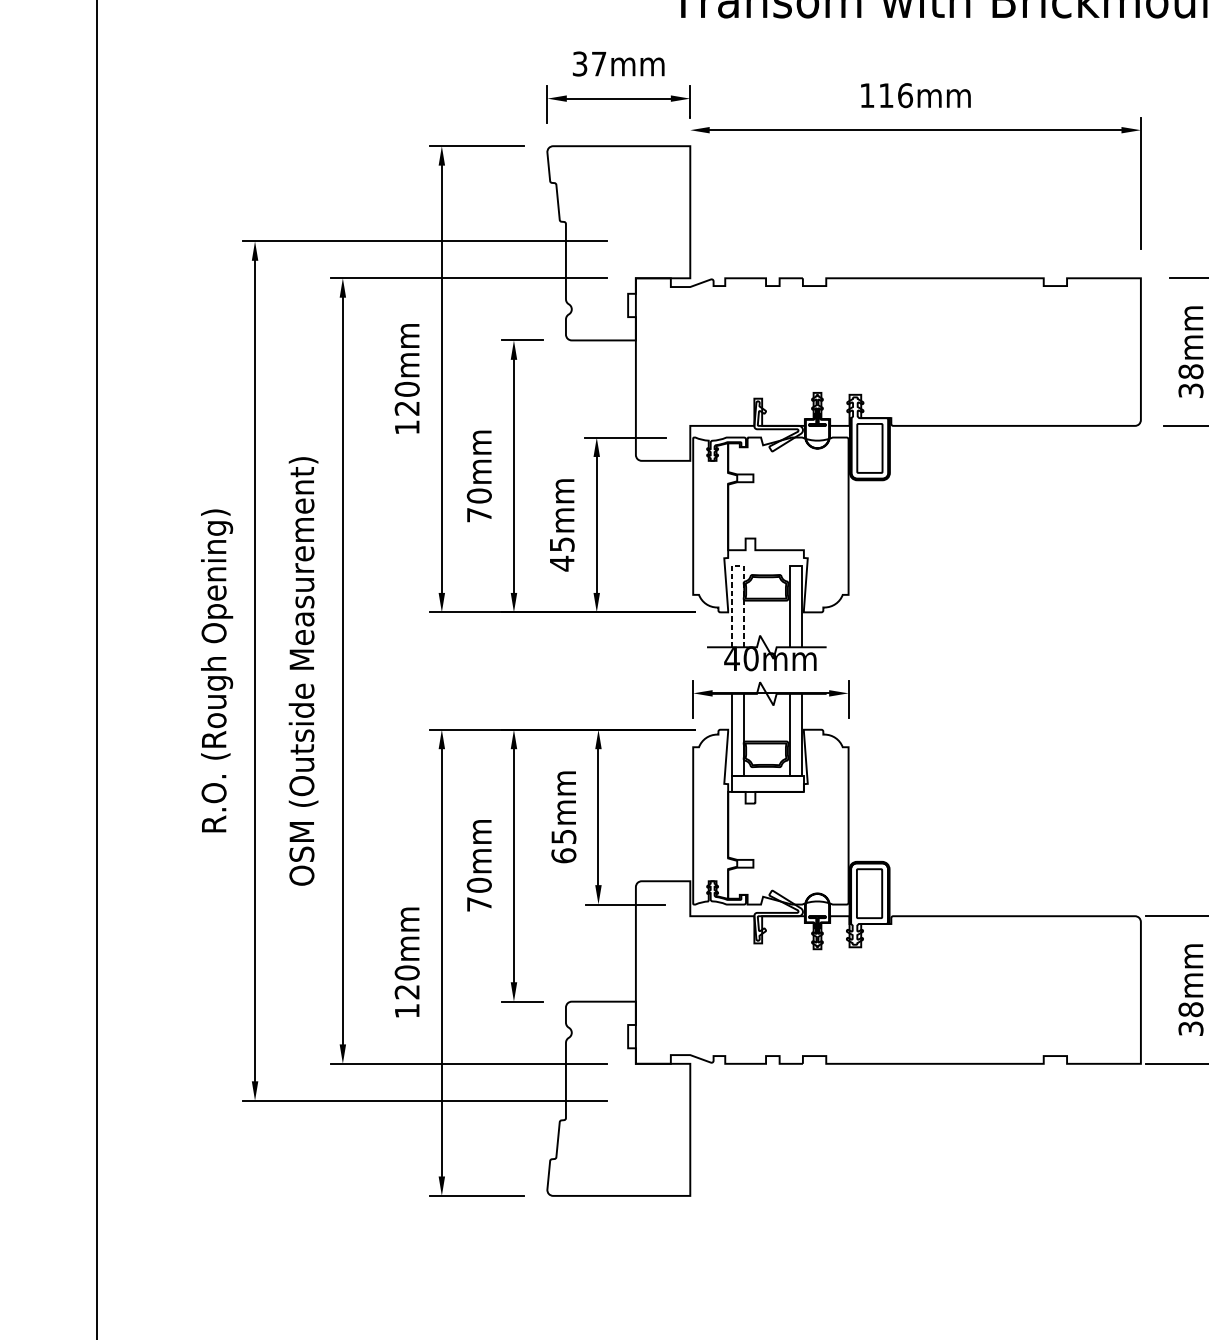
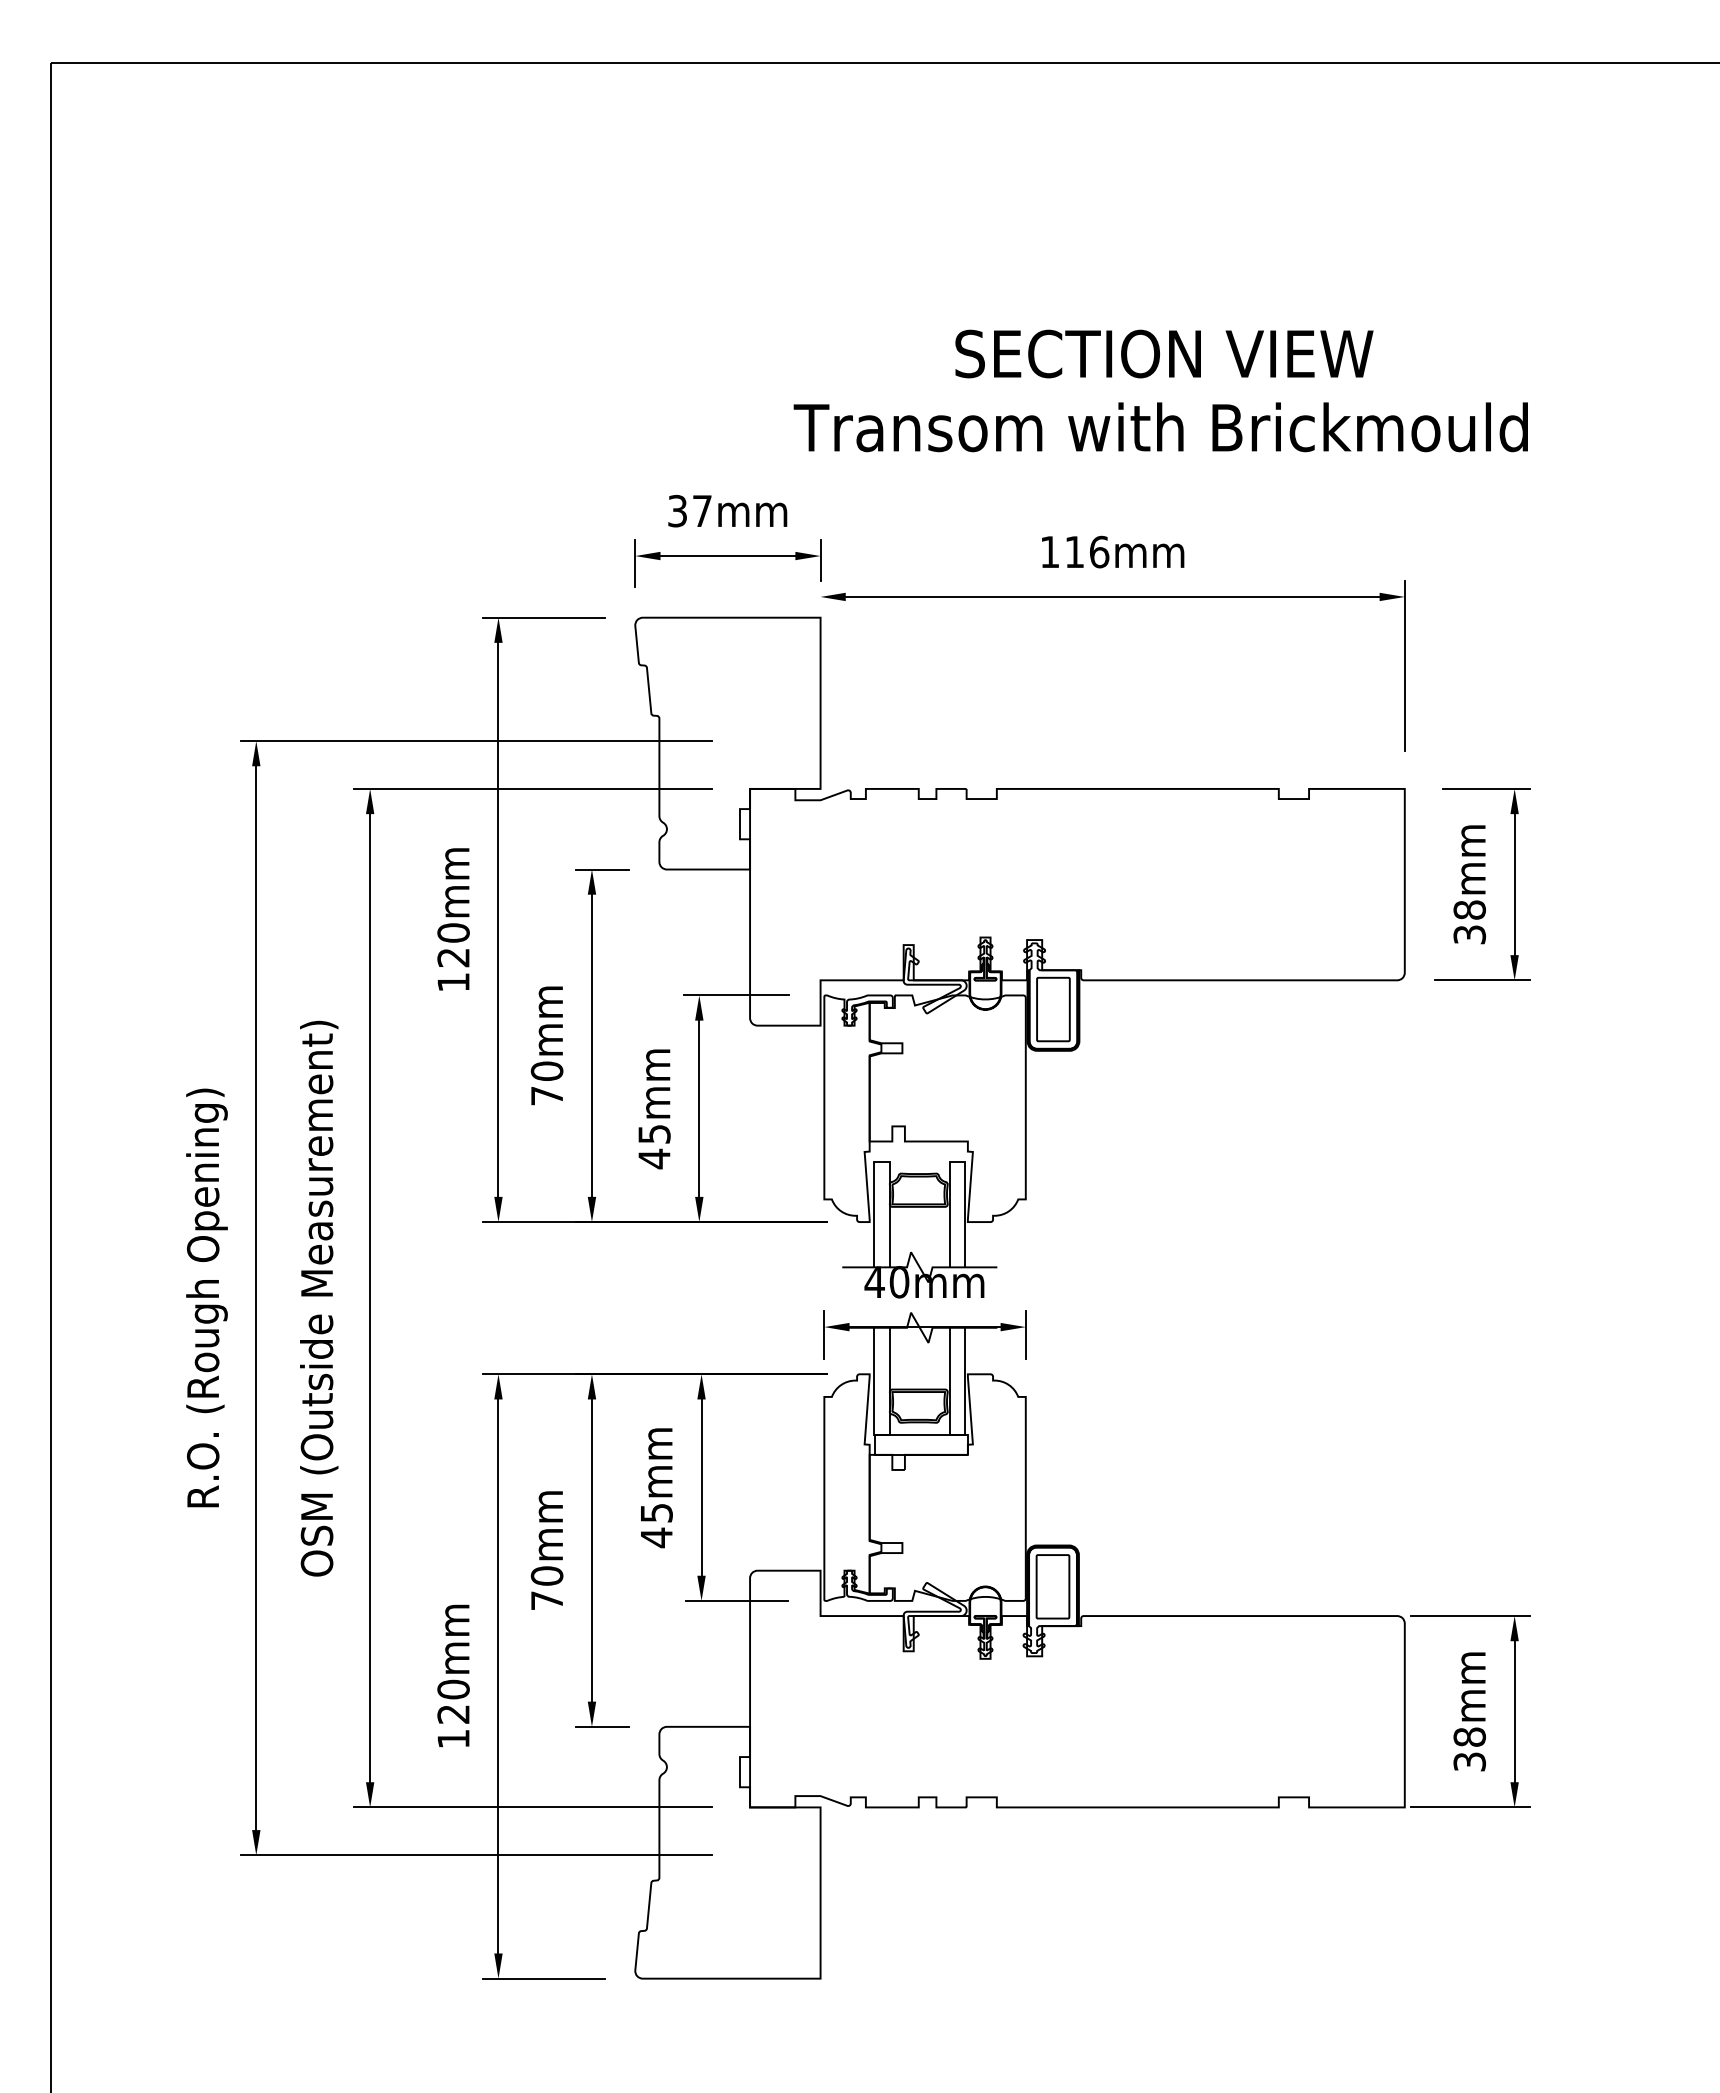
line: (738, 565) -> (882, 1161), dashed -> solid
text: (563, 855) -> (656, 1537), 65mm -> 45mm

